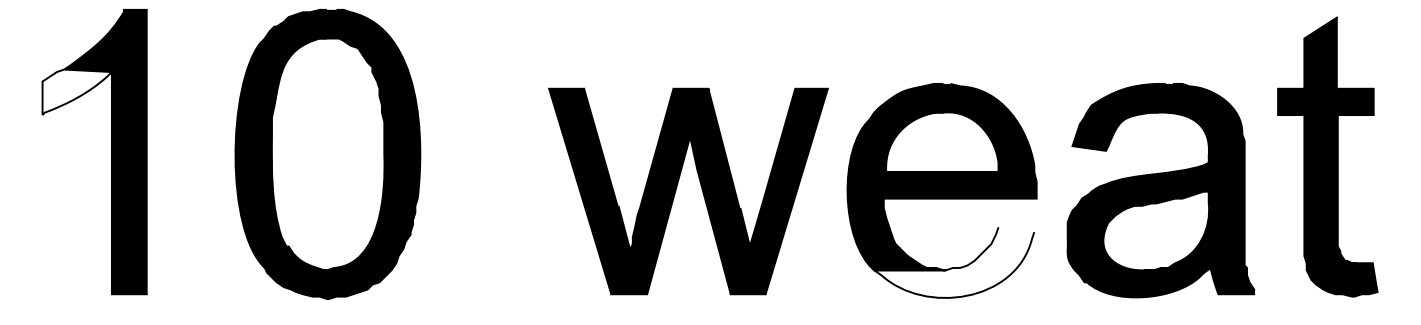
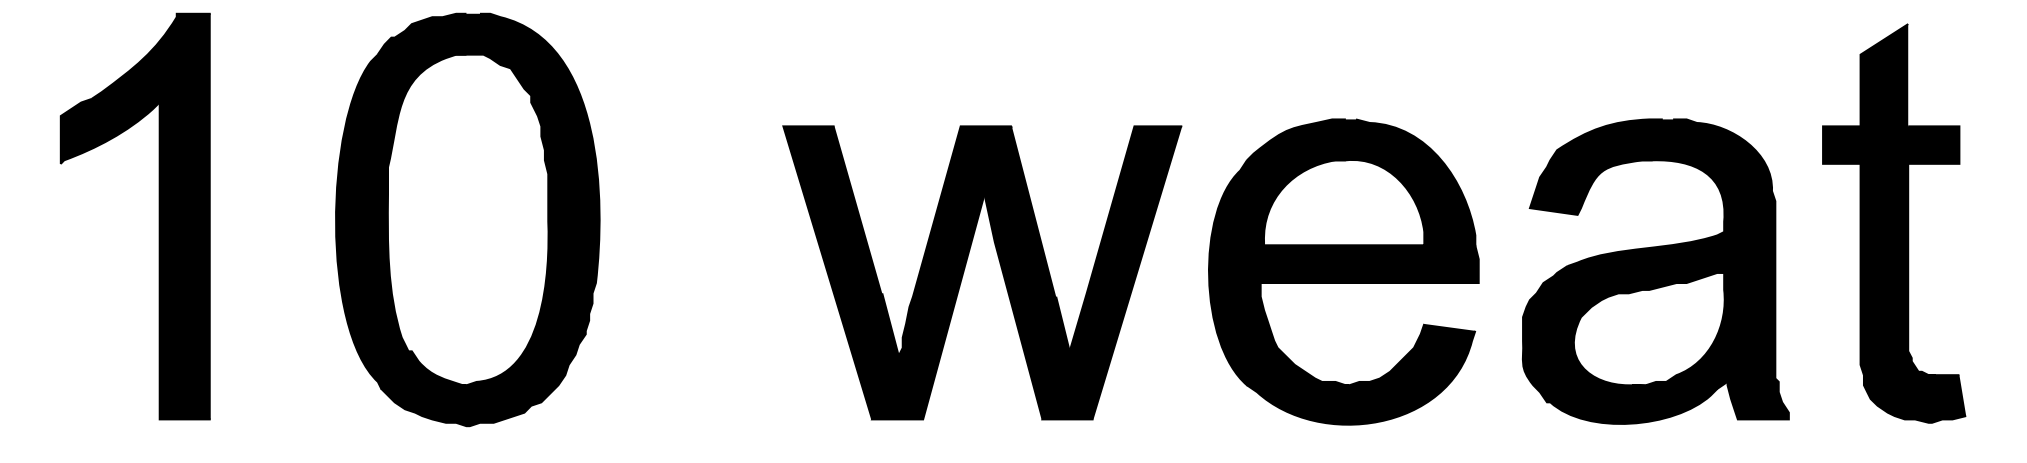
fill: (76, 91) -> (109, 130), added
fill: (954, 262) -> (1361, 373), added

